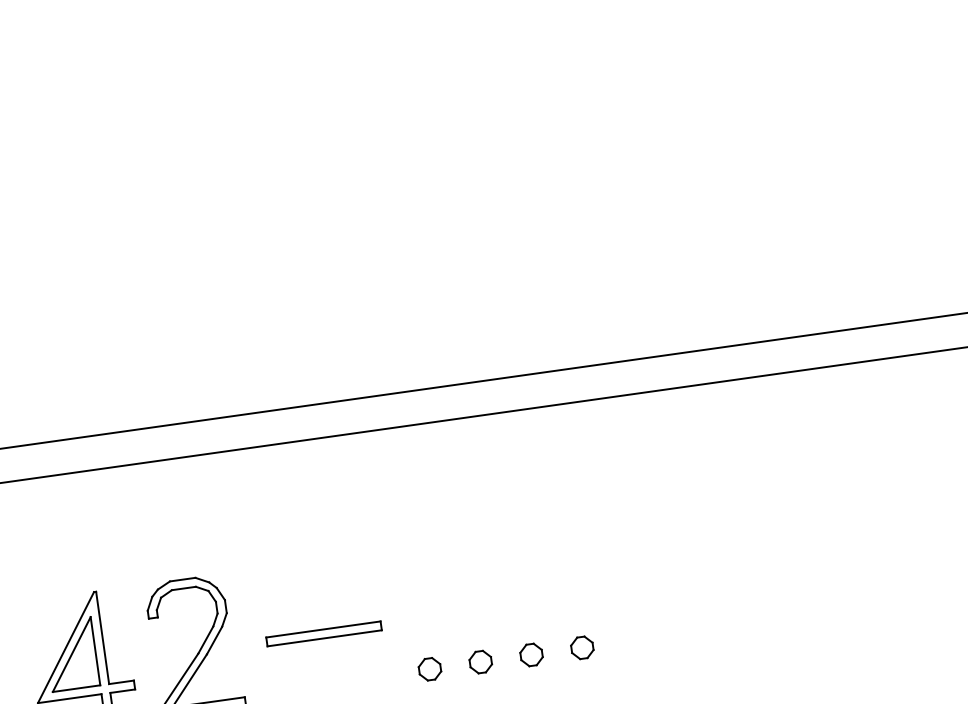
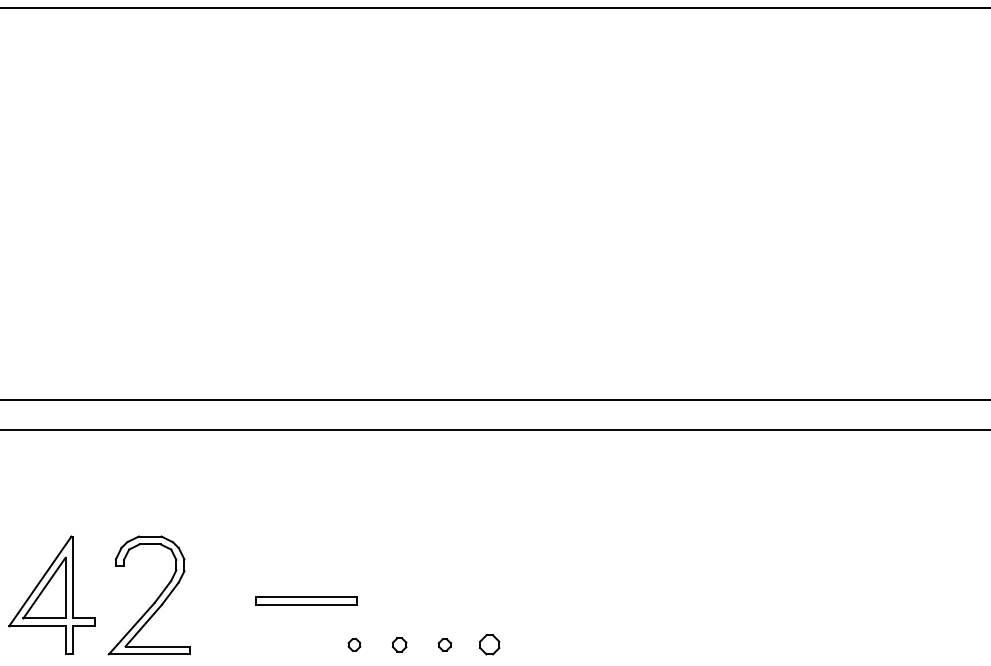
part: (323, 633) -> (306, 600), moved
part: (531, 654) -> (444, 644), size x0.6
part: (480, 661) -> (399, 644), size x0.7
part: (429, 668) -> (354, 644), size x0.6

